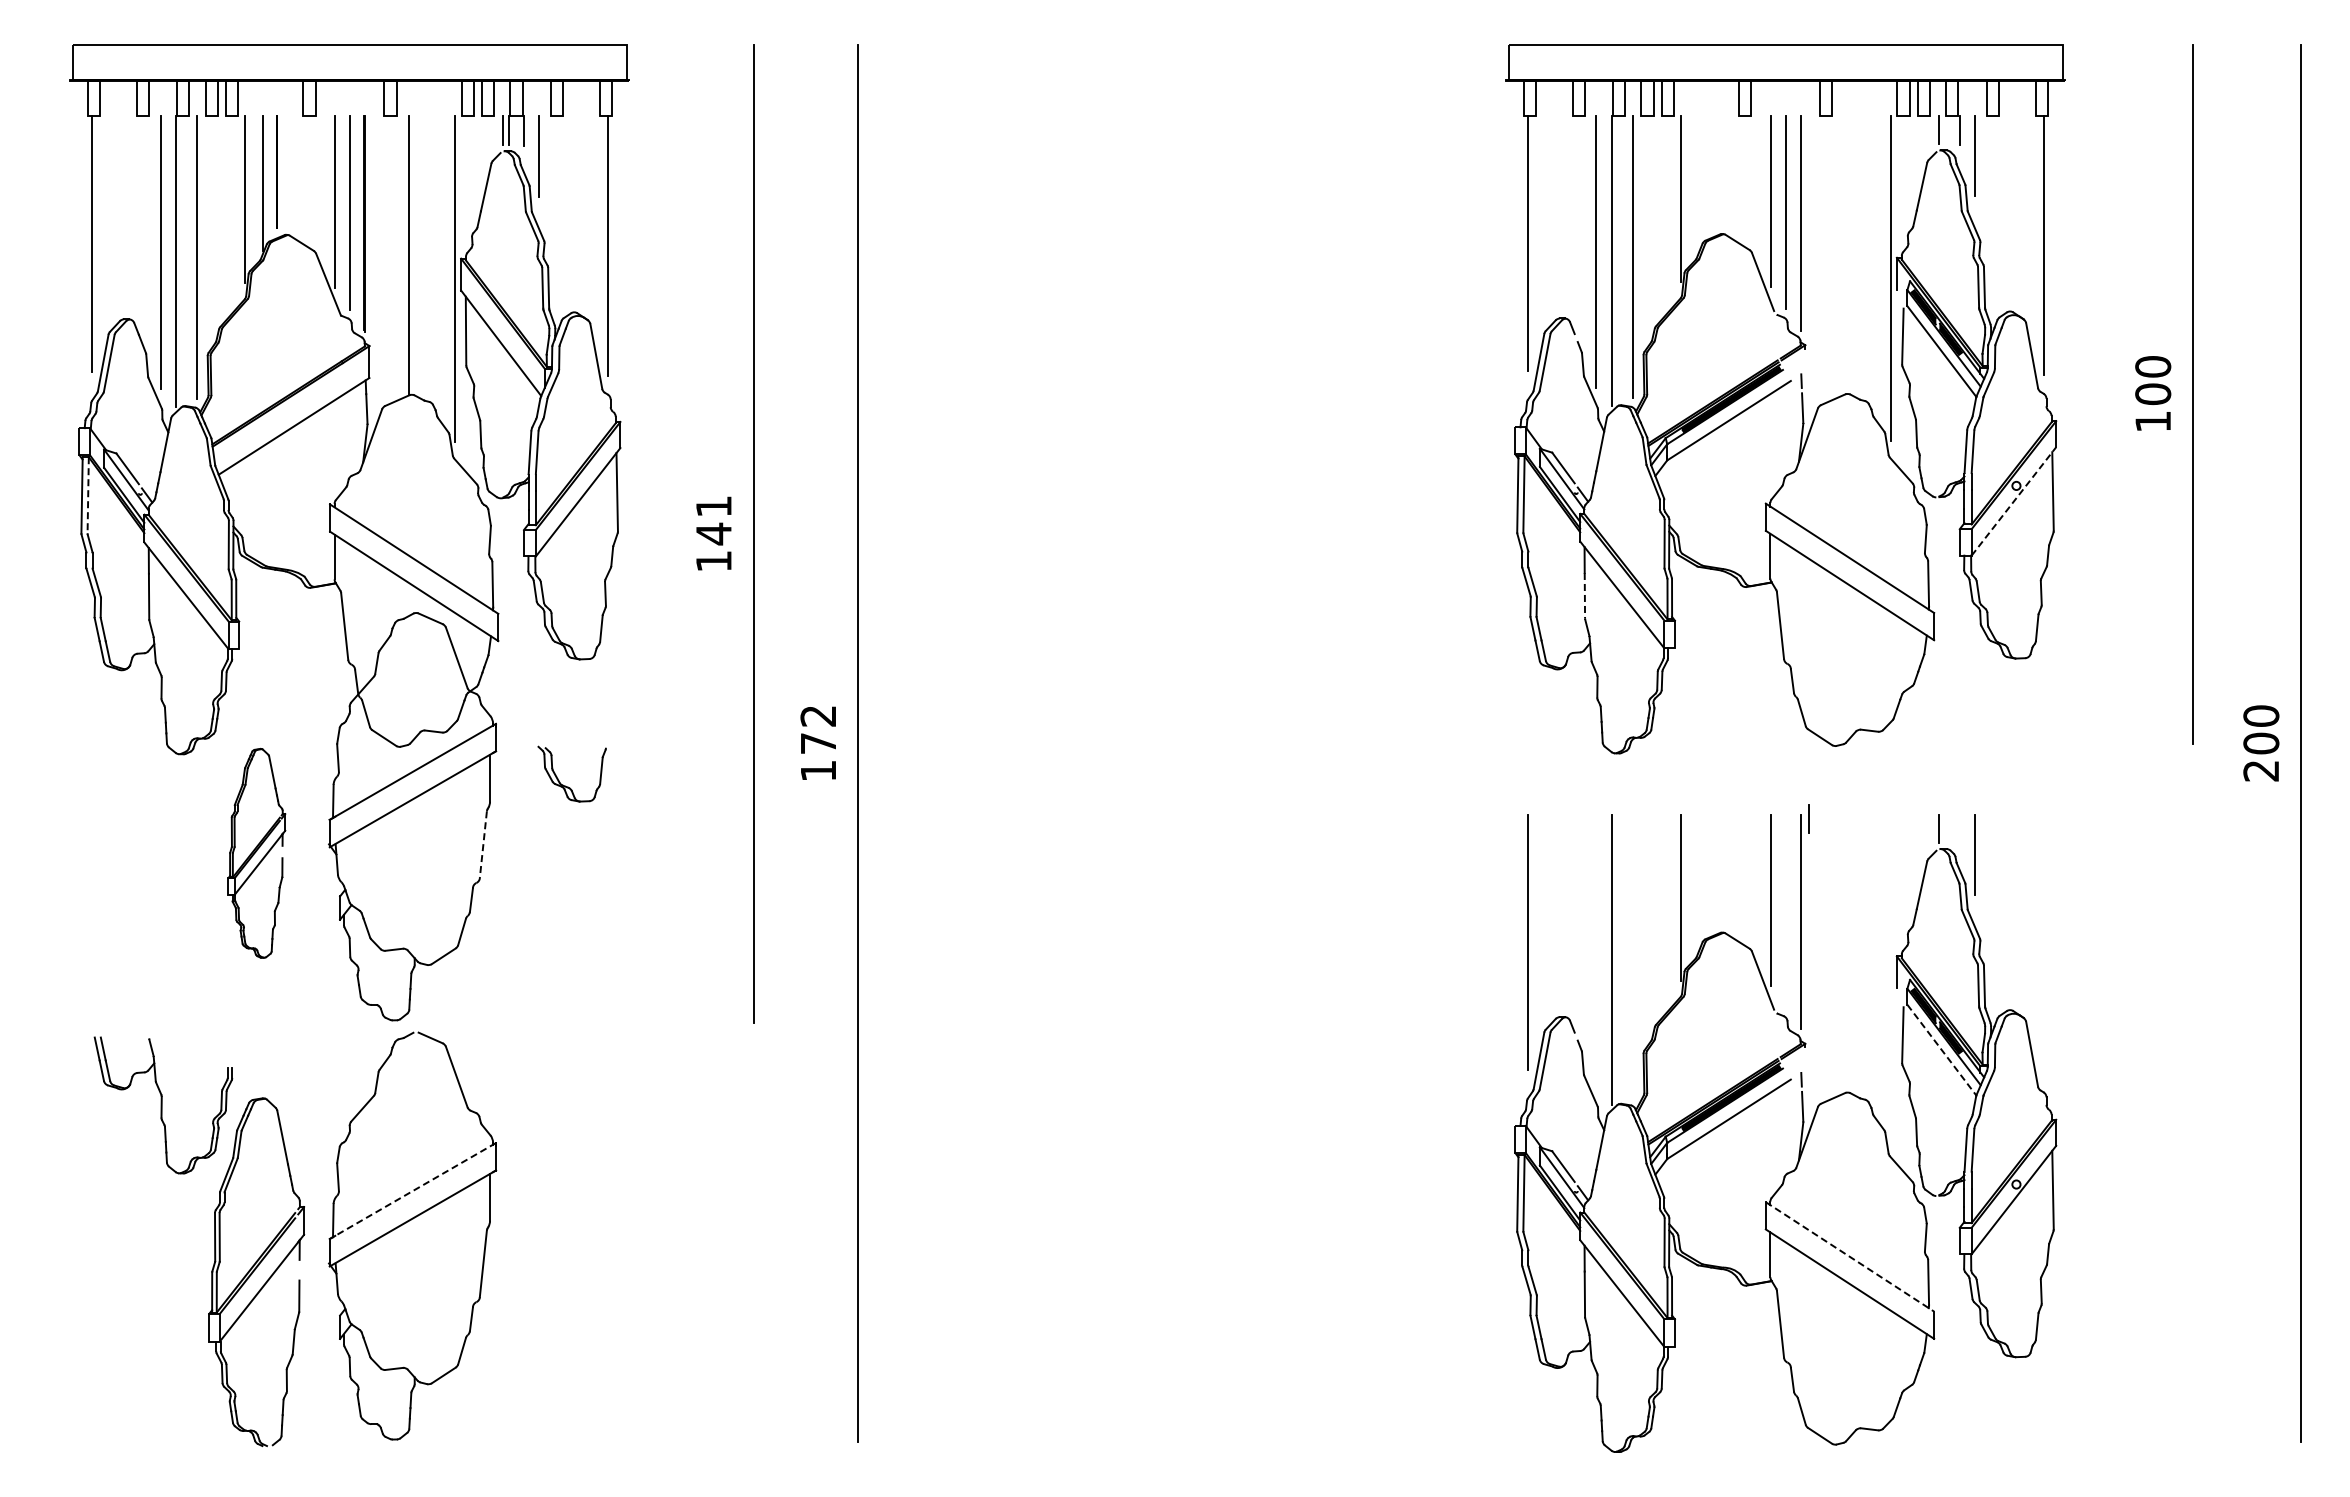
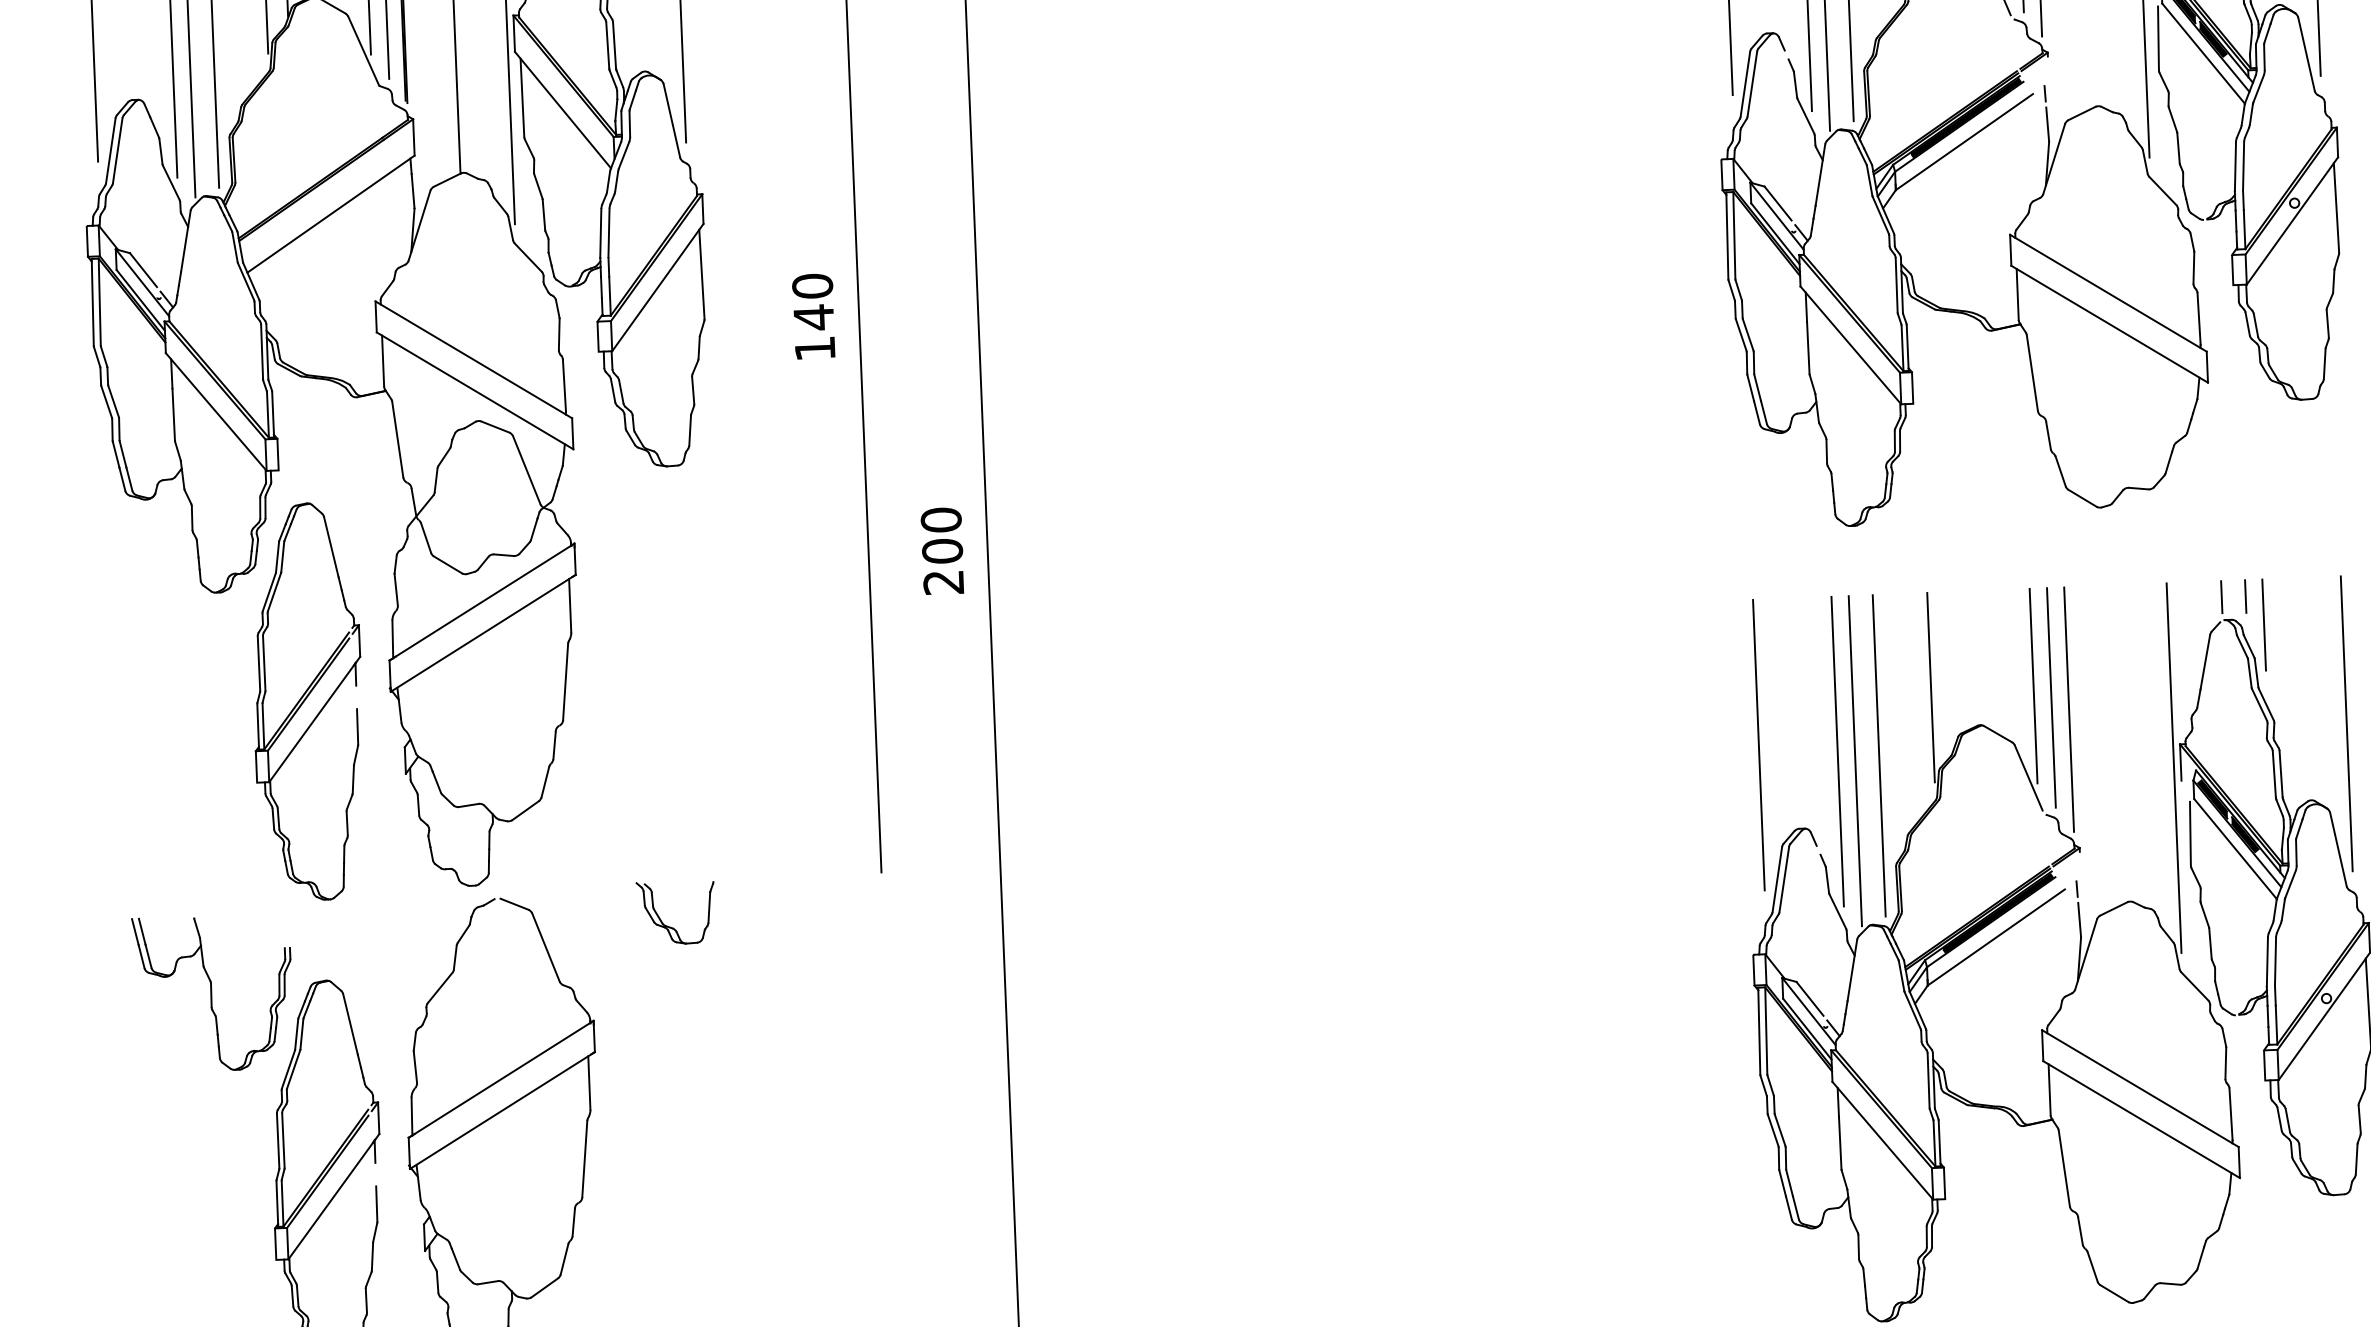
line: (88, 495) -> (100, 302), dashed -> solid
line: (2013, 501) -> (2291, 221), dashed -> solid
text: (713, 506) -> (812, 286), 141 -> 140
line: (1584, 595) -> (1807, 347), dashed -> solid
text: (818, 743) -> (942, 551), 172 -> 200
part: (568, 786) -> (672, 926), moved
line: (1808, 818) -> (2245, 595), moved
line: (483, 844) -> (565, 681), dashed -> solid
part: (256, 853) -> (307, 702), size x1.67
line: (1785, 910) -> (2051, 697), added
line: (2043, 943) -> (2346, 722), added
line: (1596, 950) -> (1837, 751), added
line: (1632, 955) -> (1878, 755), added
line: (1890, 976) -> (2173, 767), added
line: (1941, 1050) -> (2235, 849), dashed -> solid
line: (412, 1191) -> (500, 1079), dashed -> solid
line: (1850, 1257) -> (2140, 1089), dashed -> solid

